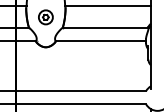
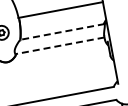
line: (105, 27) -> (62, 31), solid -> dashed
line: (100, 40) -> (59, 45), solid -> dashed

